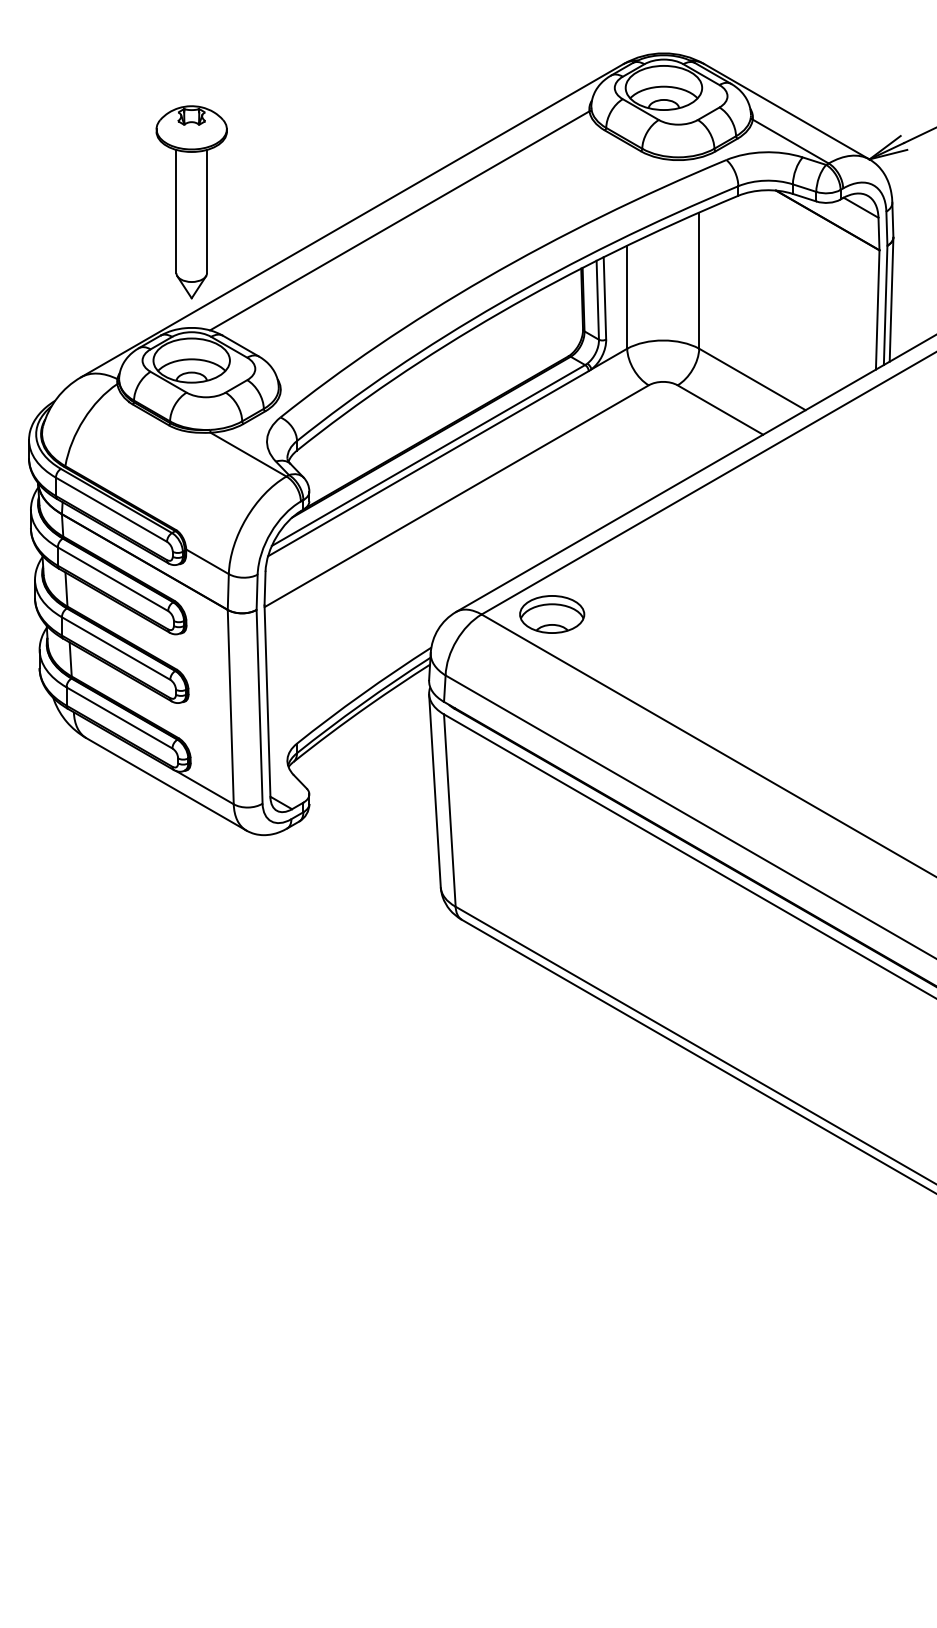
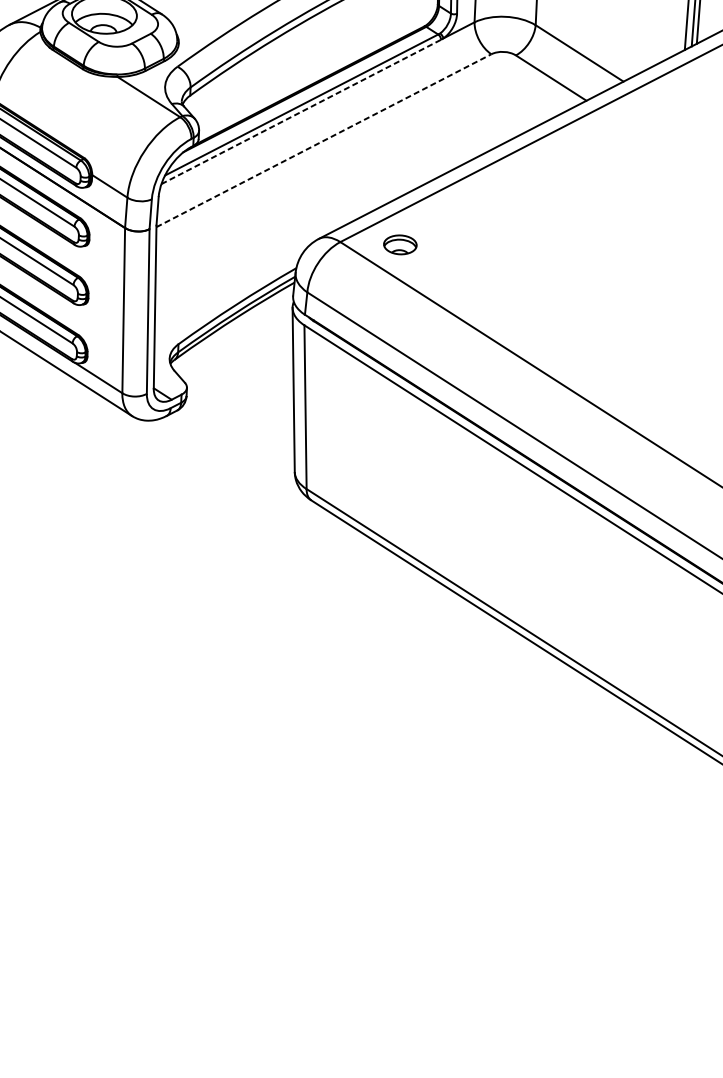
line: (428, 463) -> (301, 111), solid -> dashed
line: (456, 496) -> (323, 140), solid -> dashed
part: (552, 614) -> (400, 244), size x0.6

